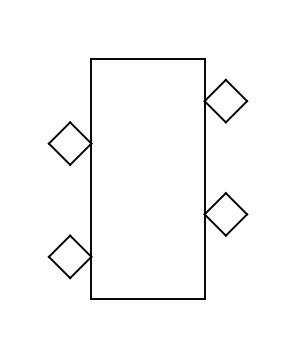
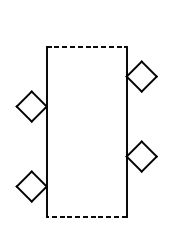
line: (148, 58) -> (87, 46), solid -> dashed
line: (148, 299) -> (87, 216), solid -> dashed

